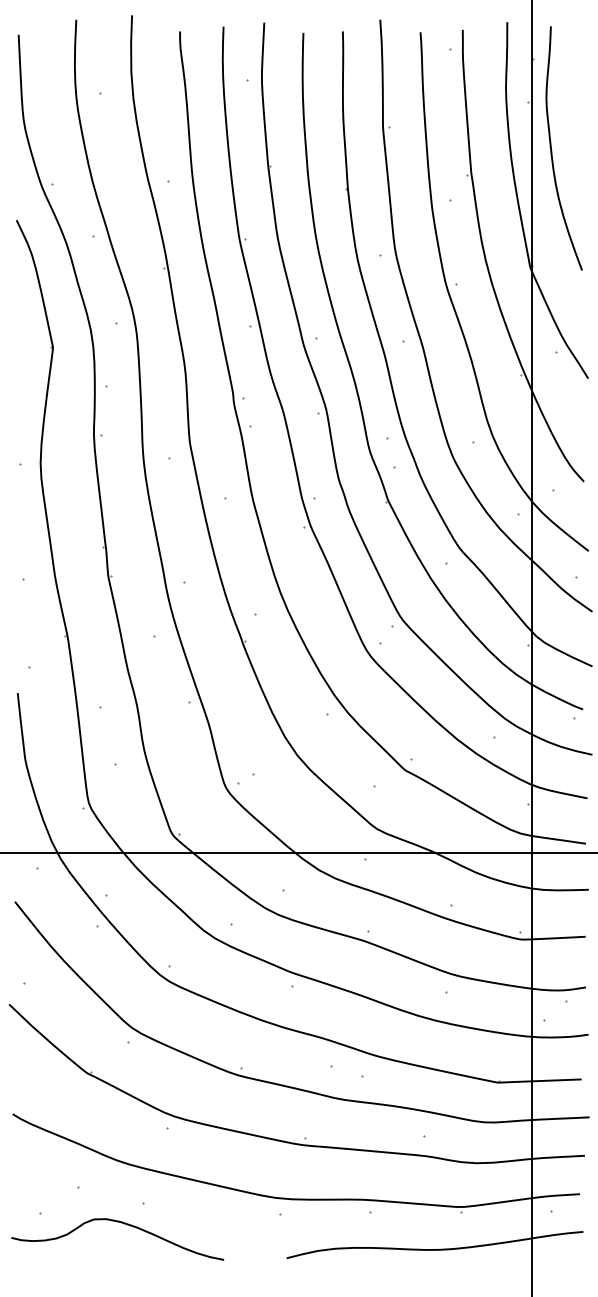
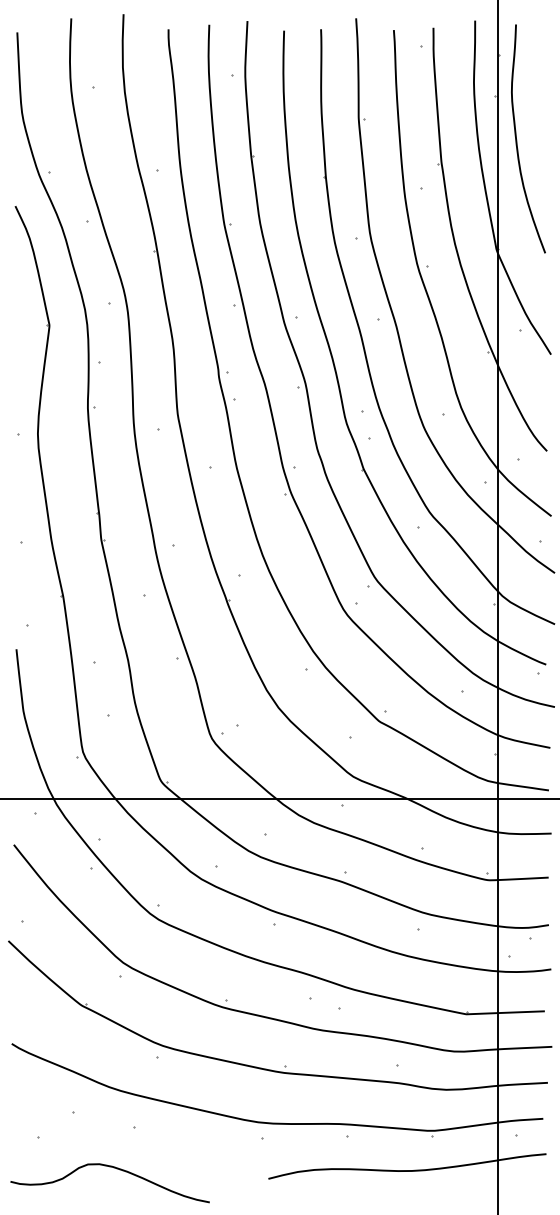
curve: (121, 1223) -> (113, 1168), moved

